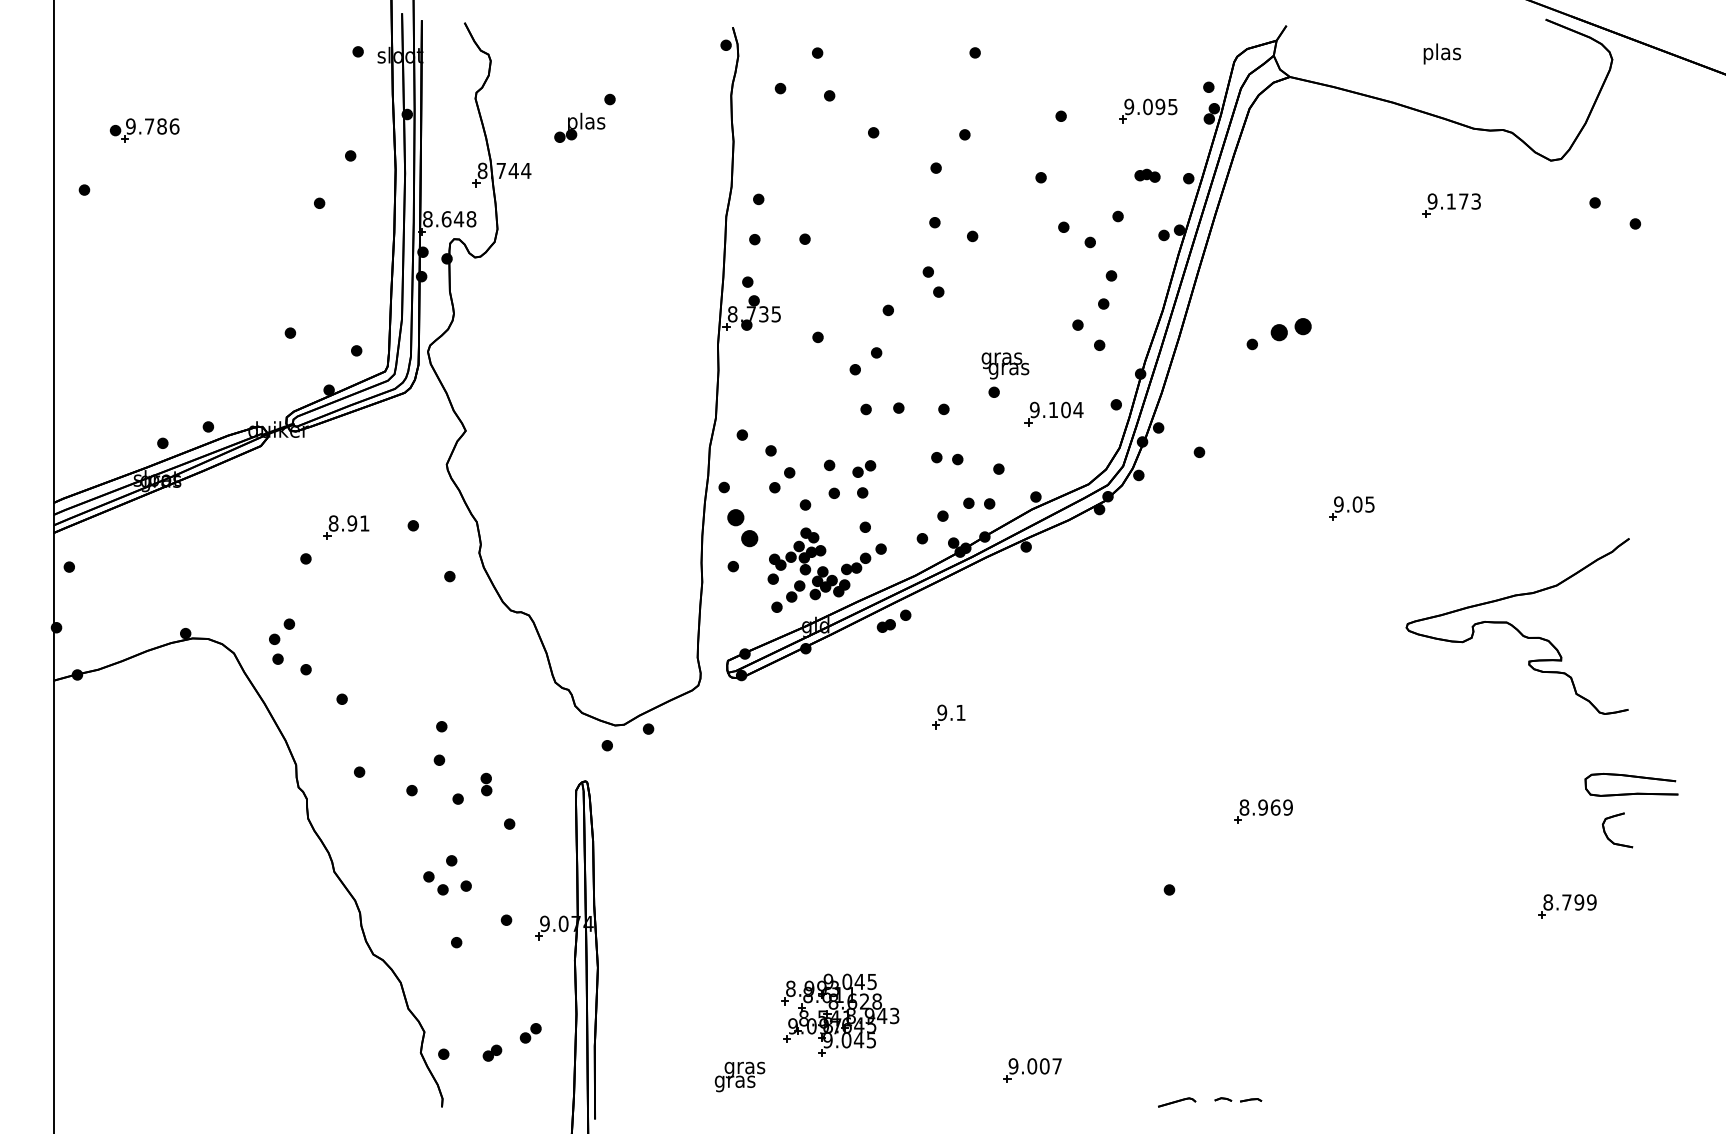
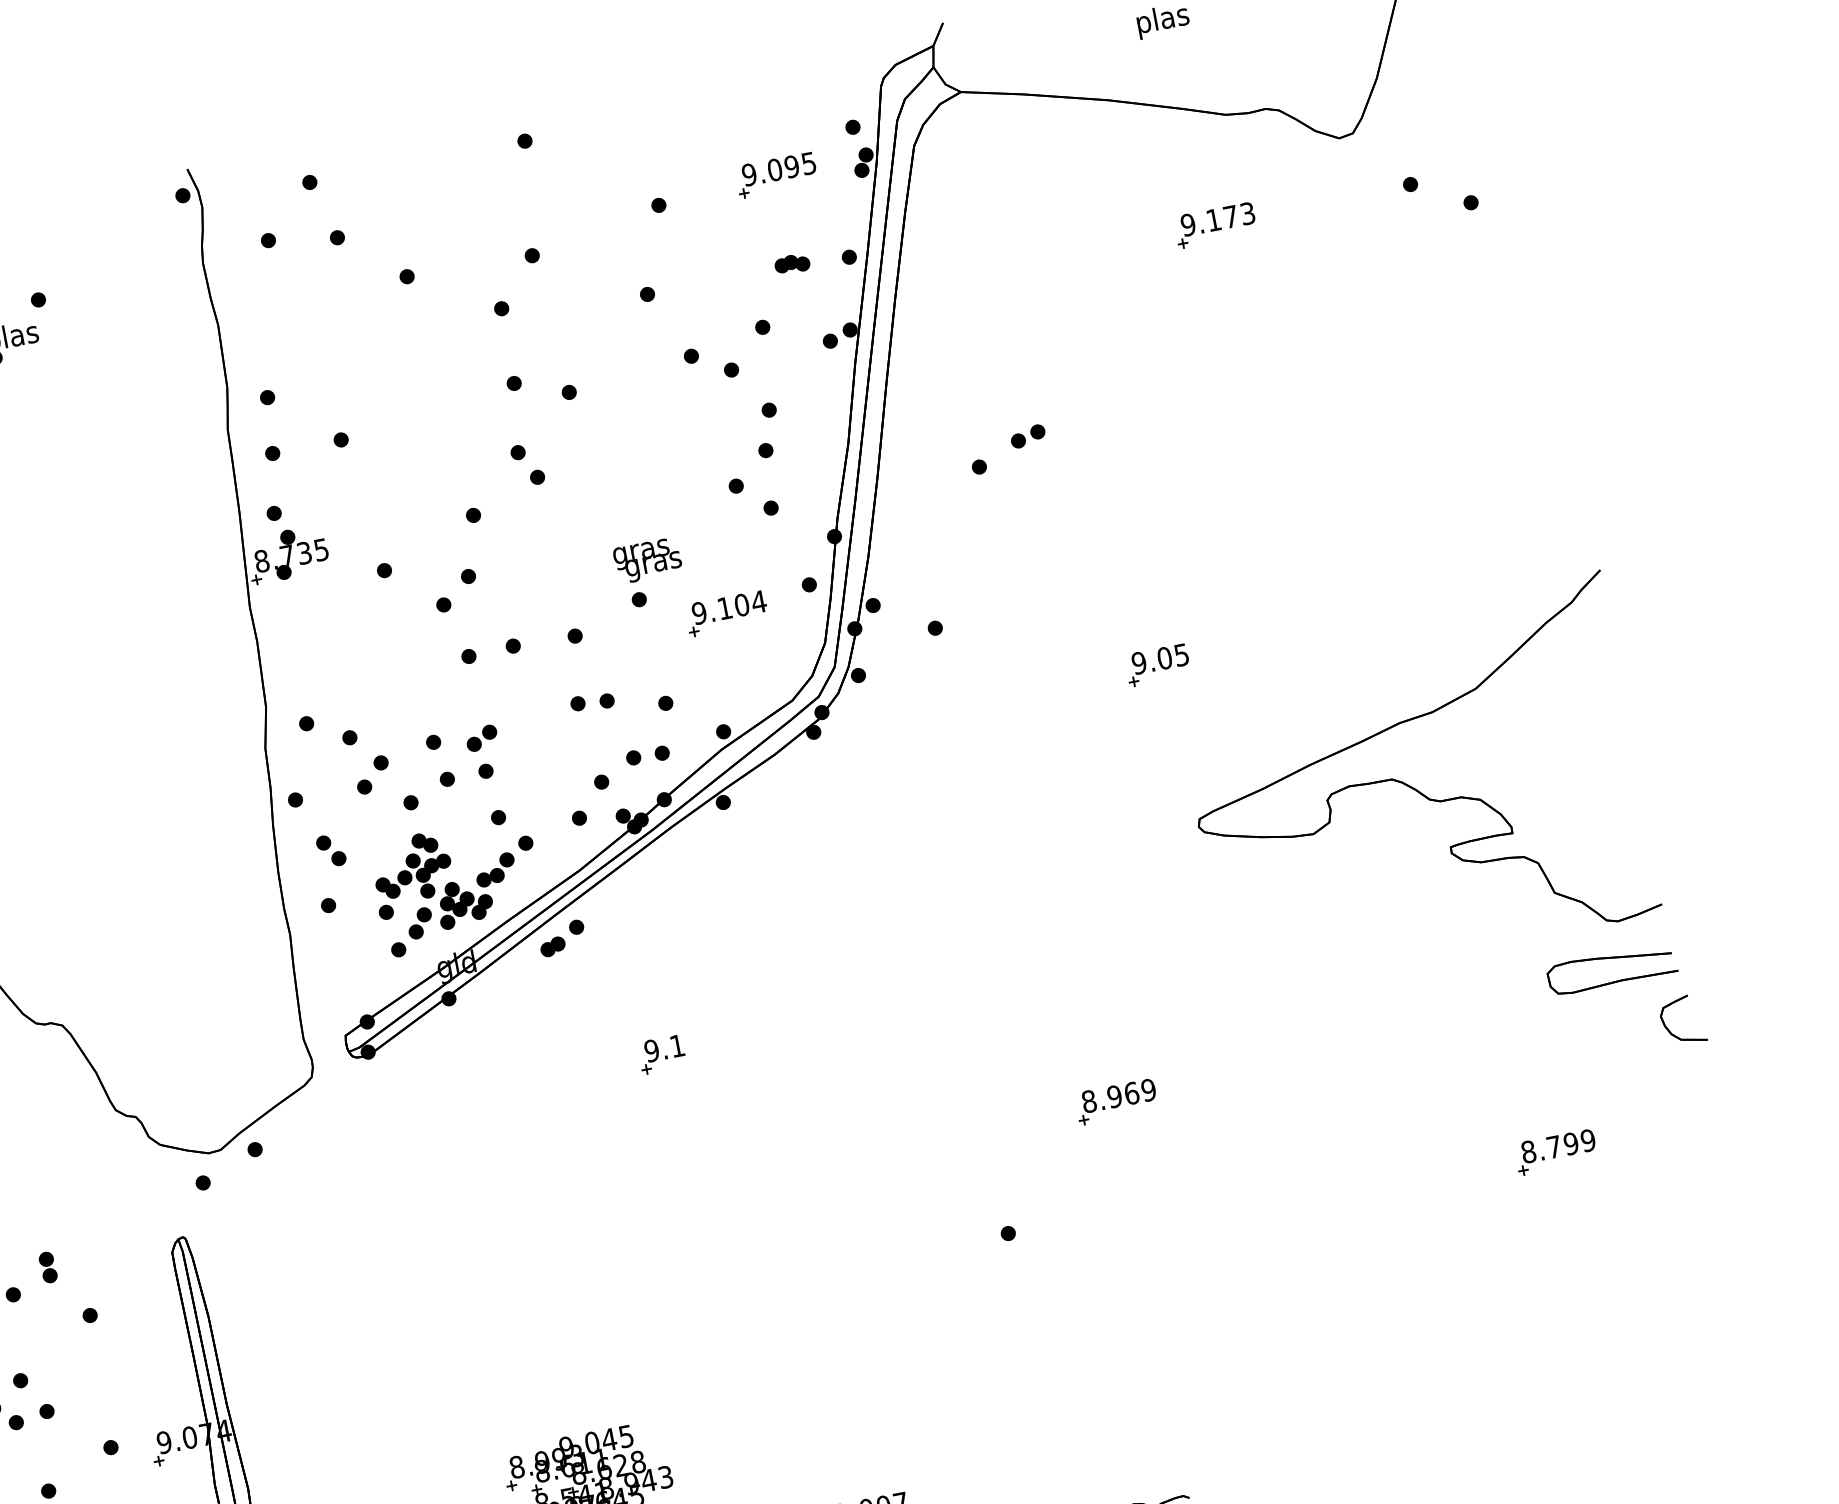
part: (1290, 328) -> (1027, 435), size x0.62
part: (742, 528) -> (331, 851), size x0.62
part: (1517, 626) -> (1414, 783), size x1.43
part: (1608, 836) -> (1671, 1031), moved

